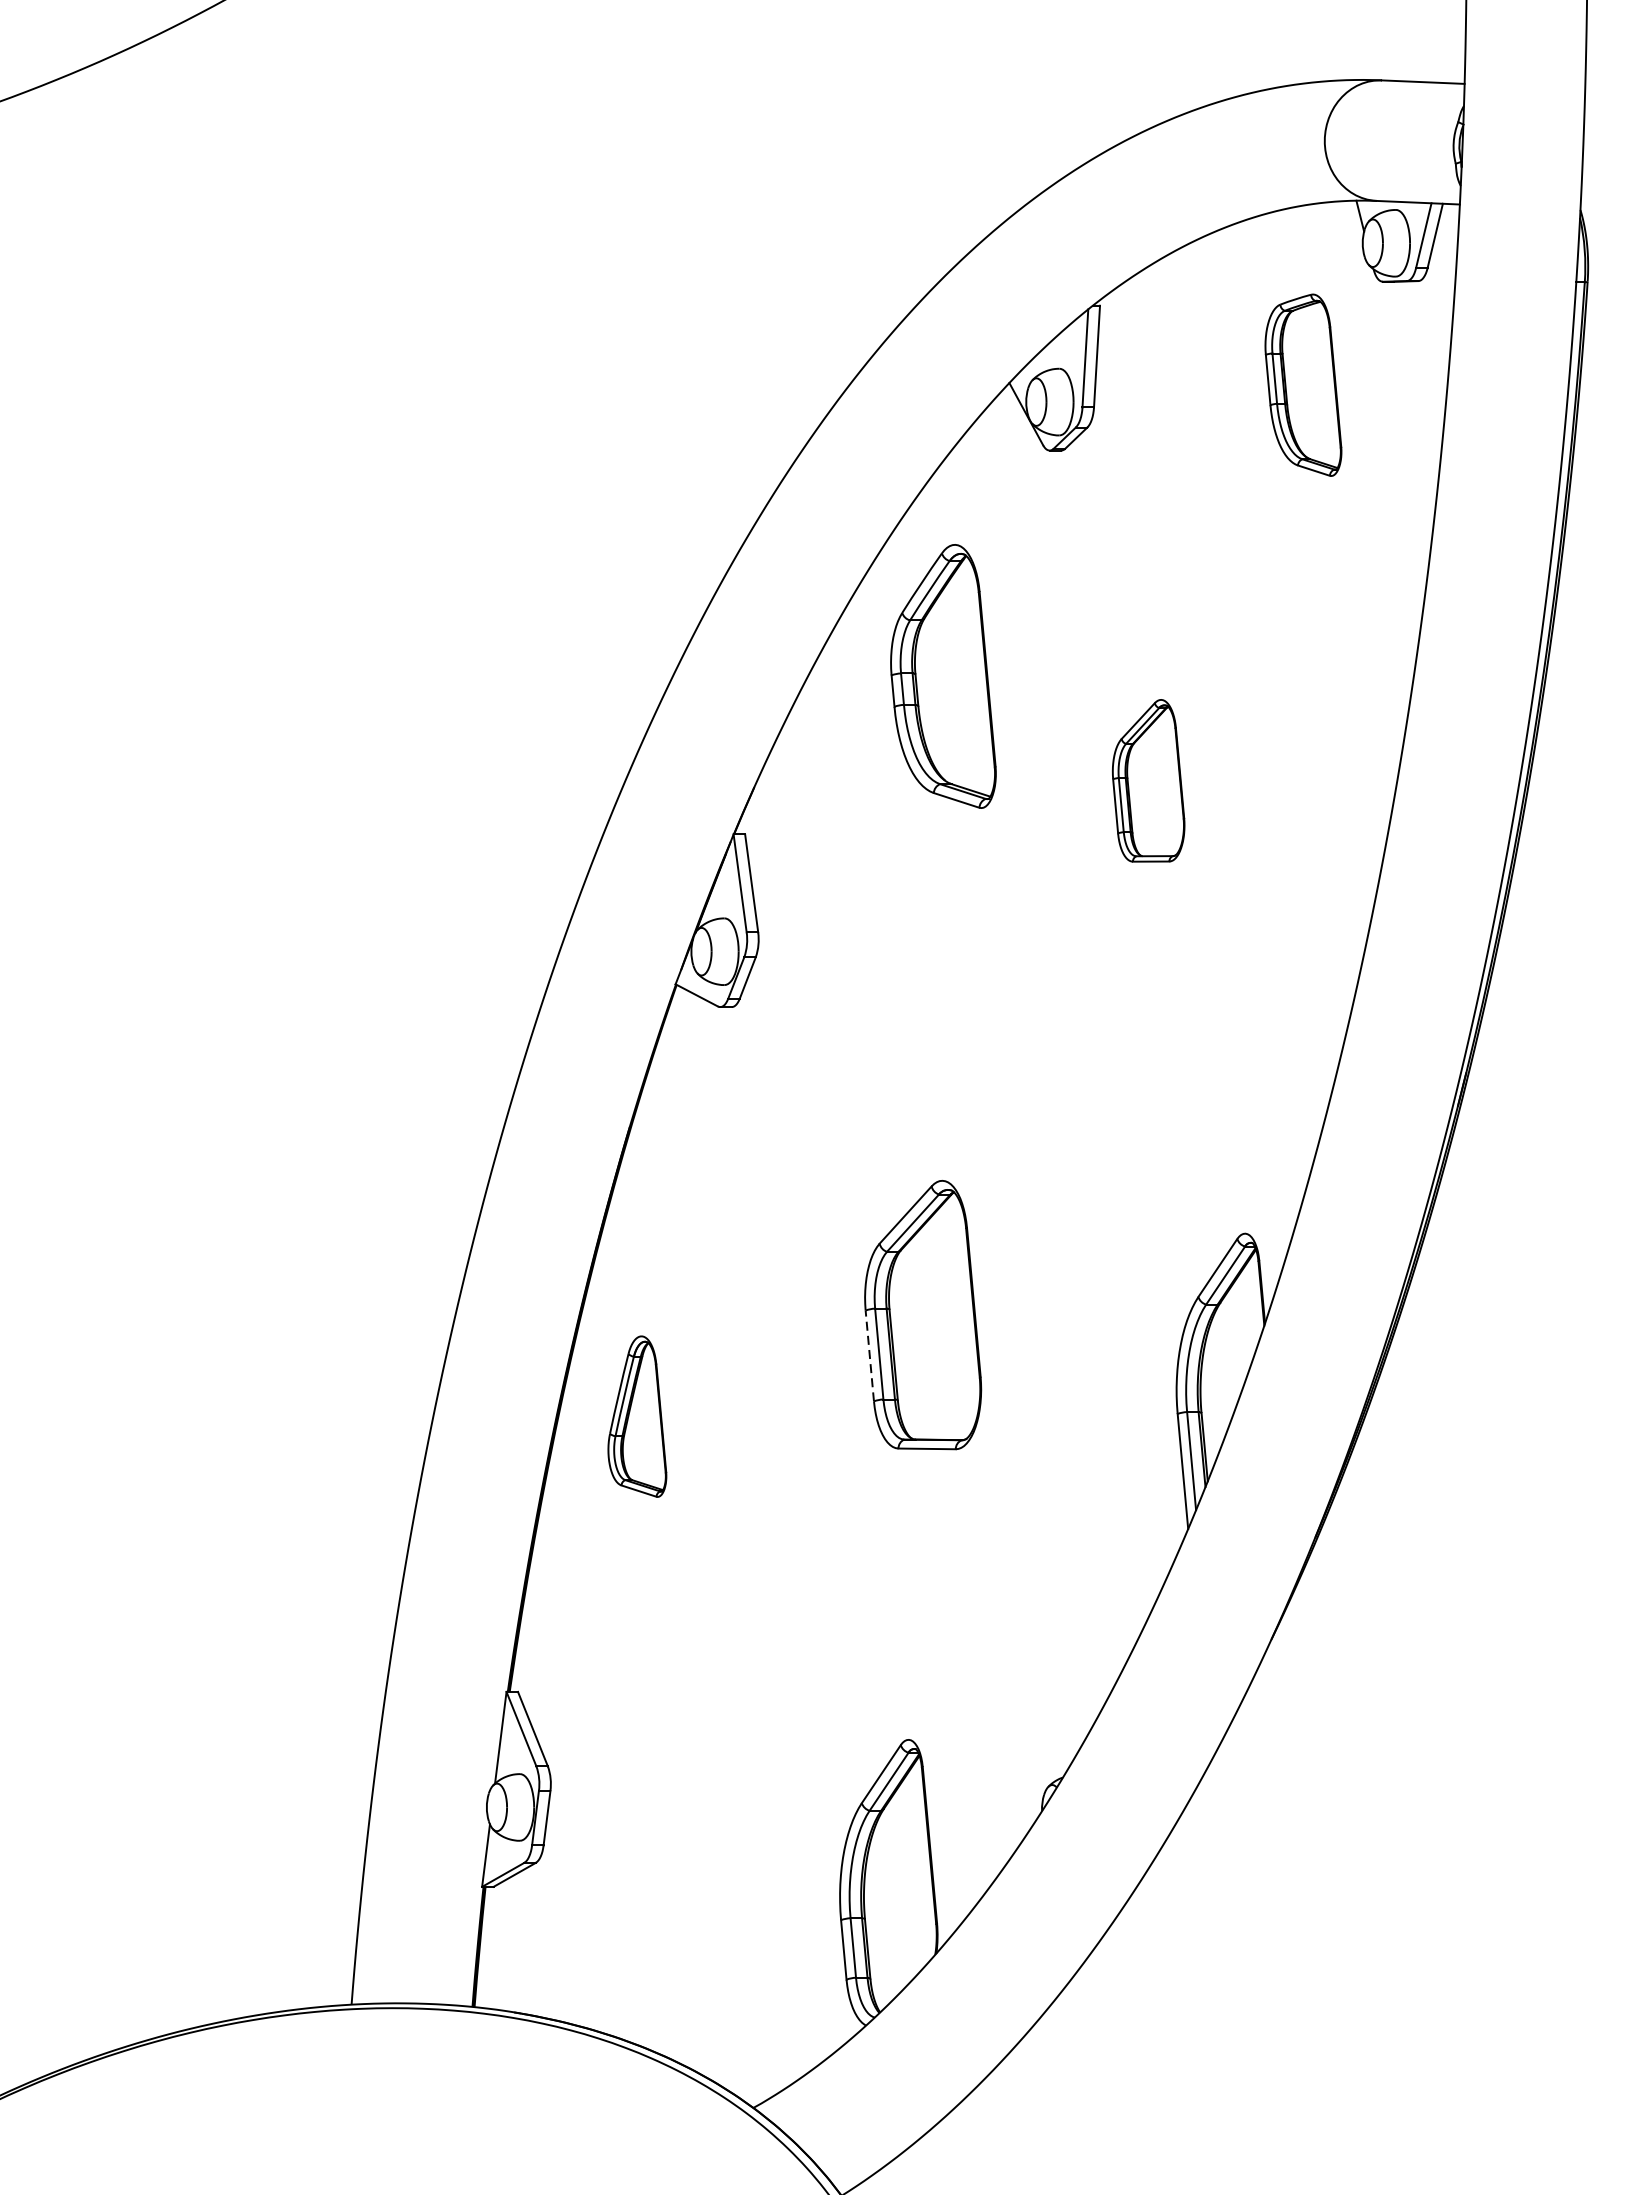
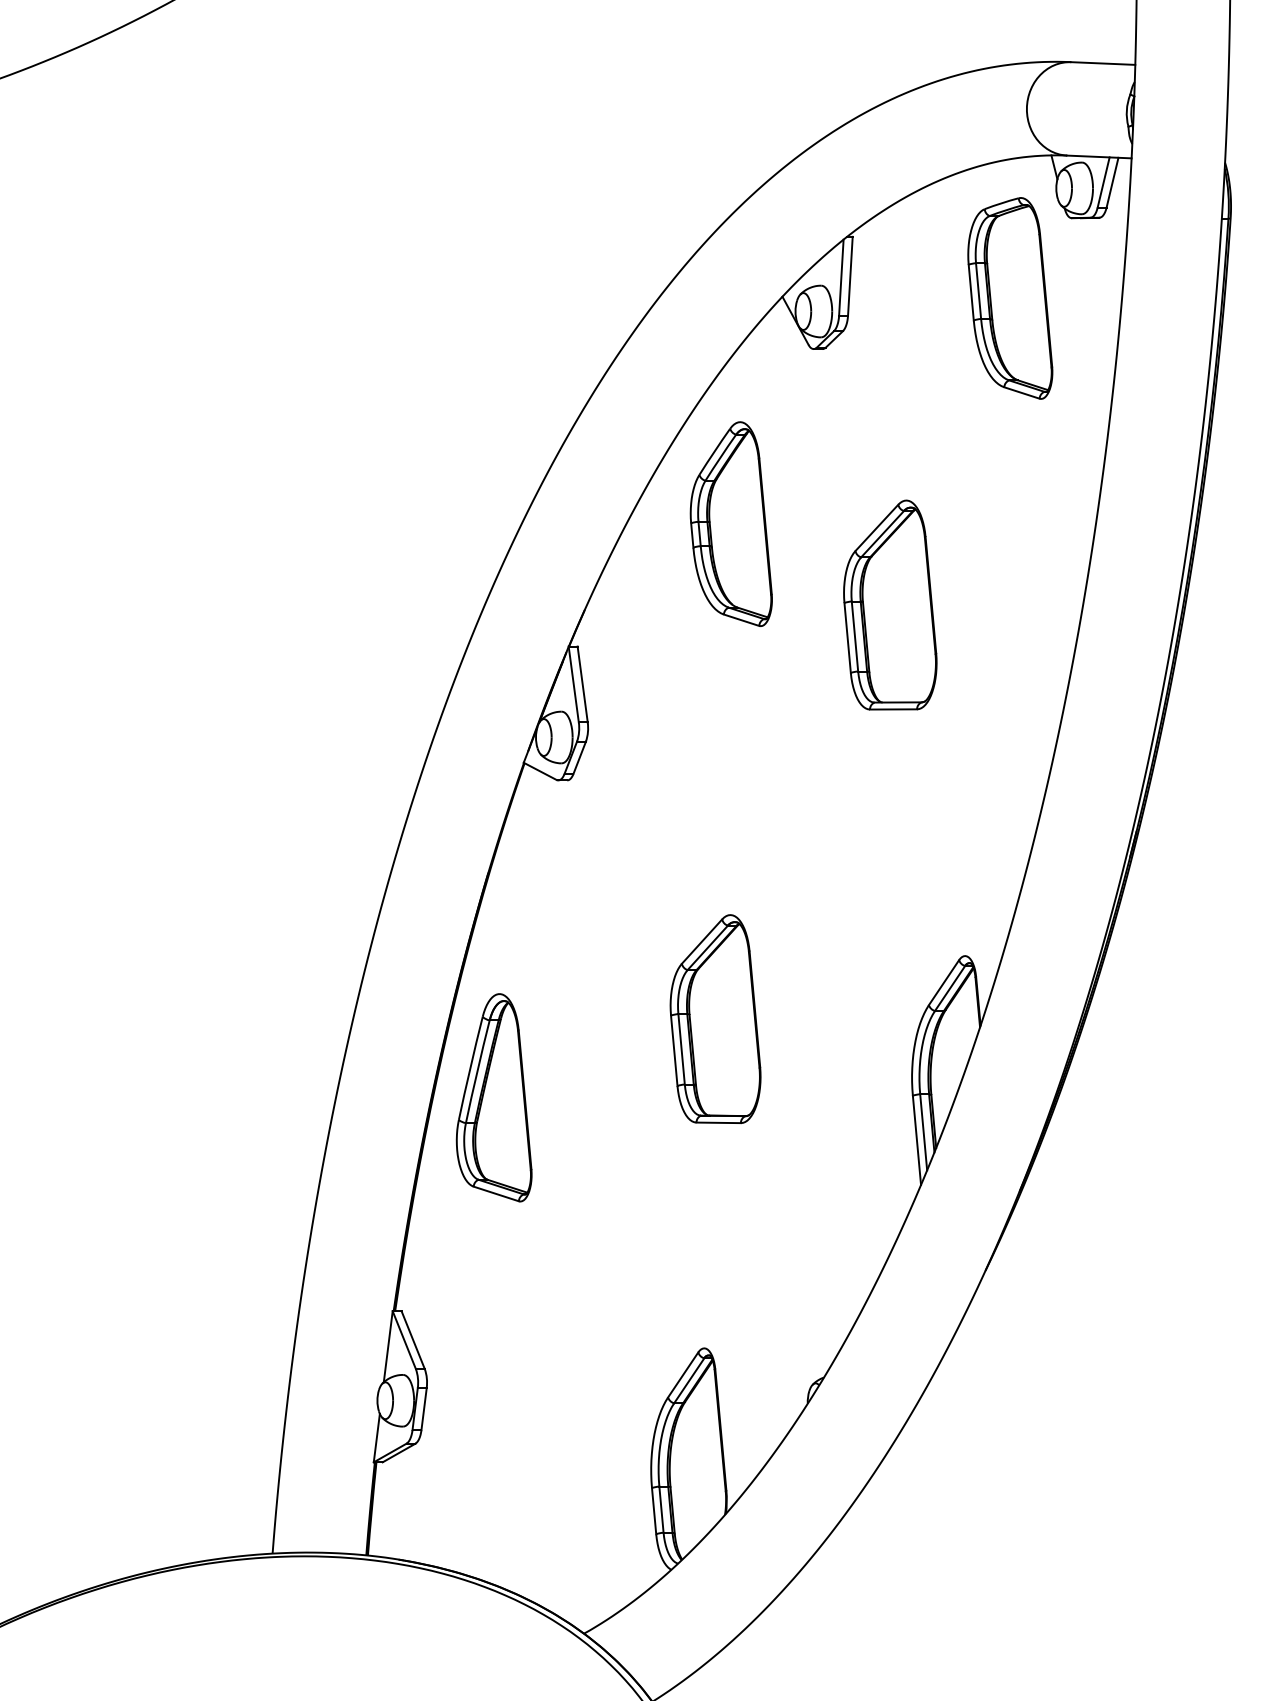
part: (1303, 385) -> (1010, 298), size x1.43
part: (1148, 780) -> (890, 604), size x1.67
line: (870, 1355) -> (674, 1050), dashed -> solid
part: (636, 1416) -> (493, 1097), size x1.67

